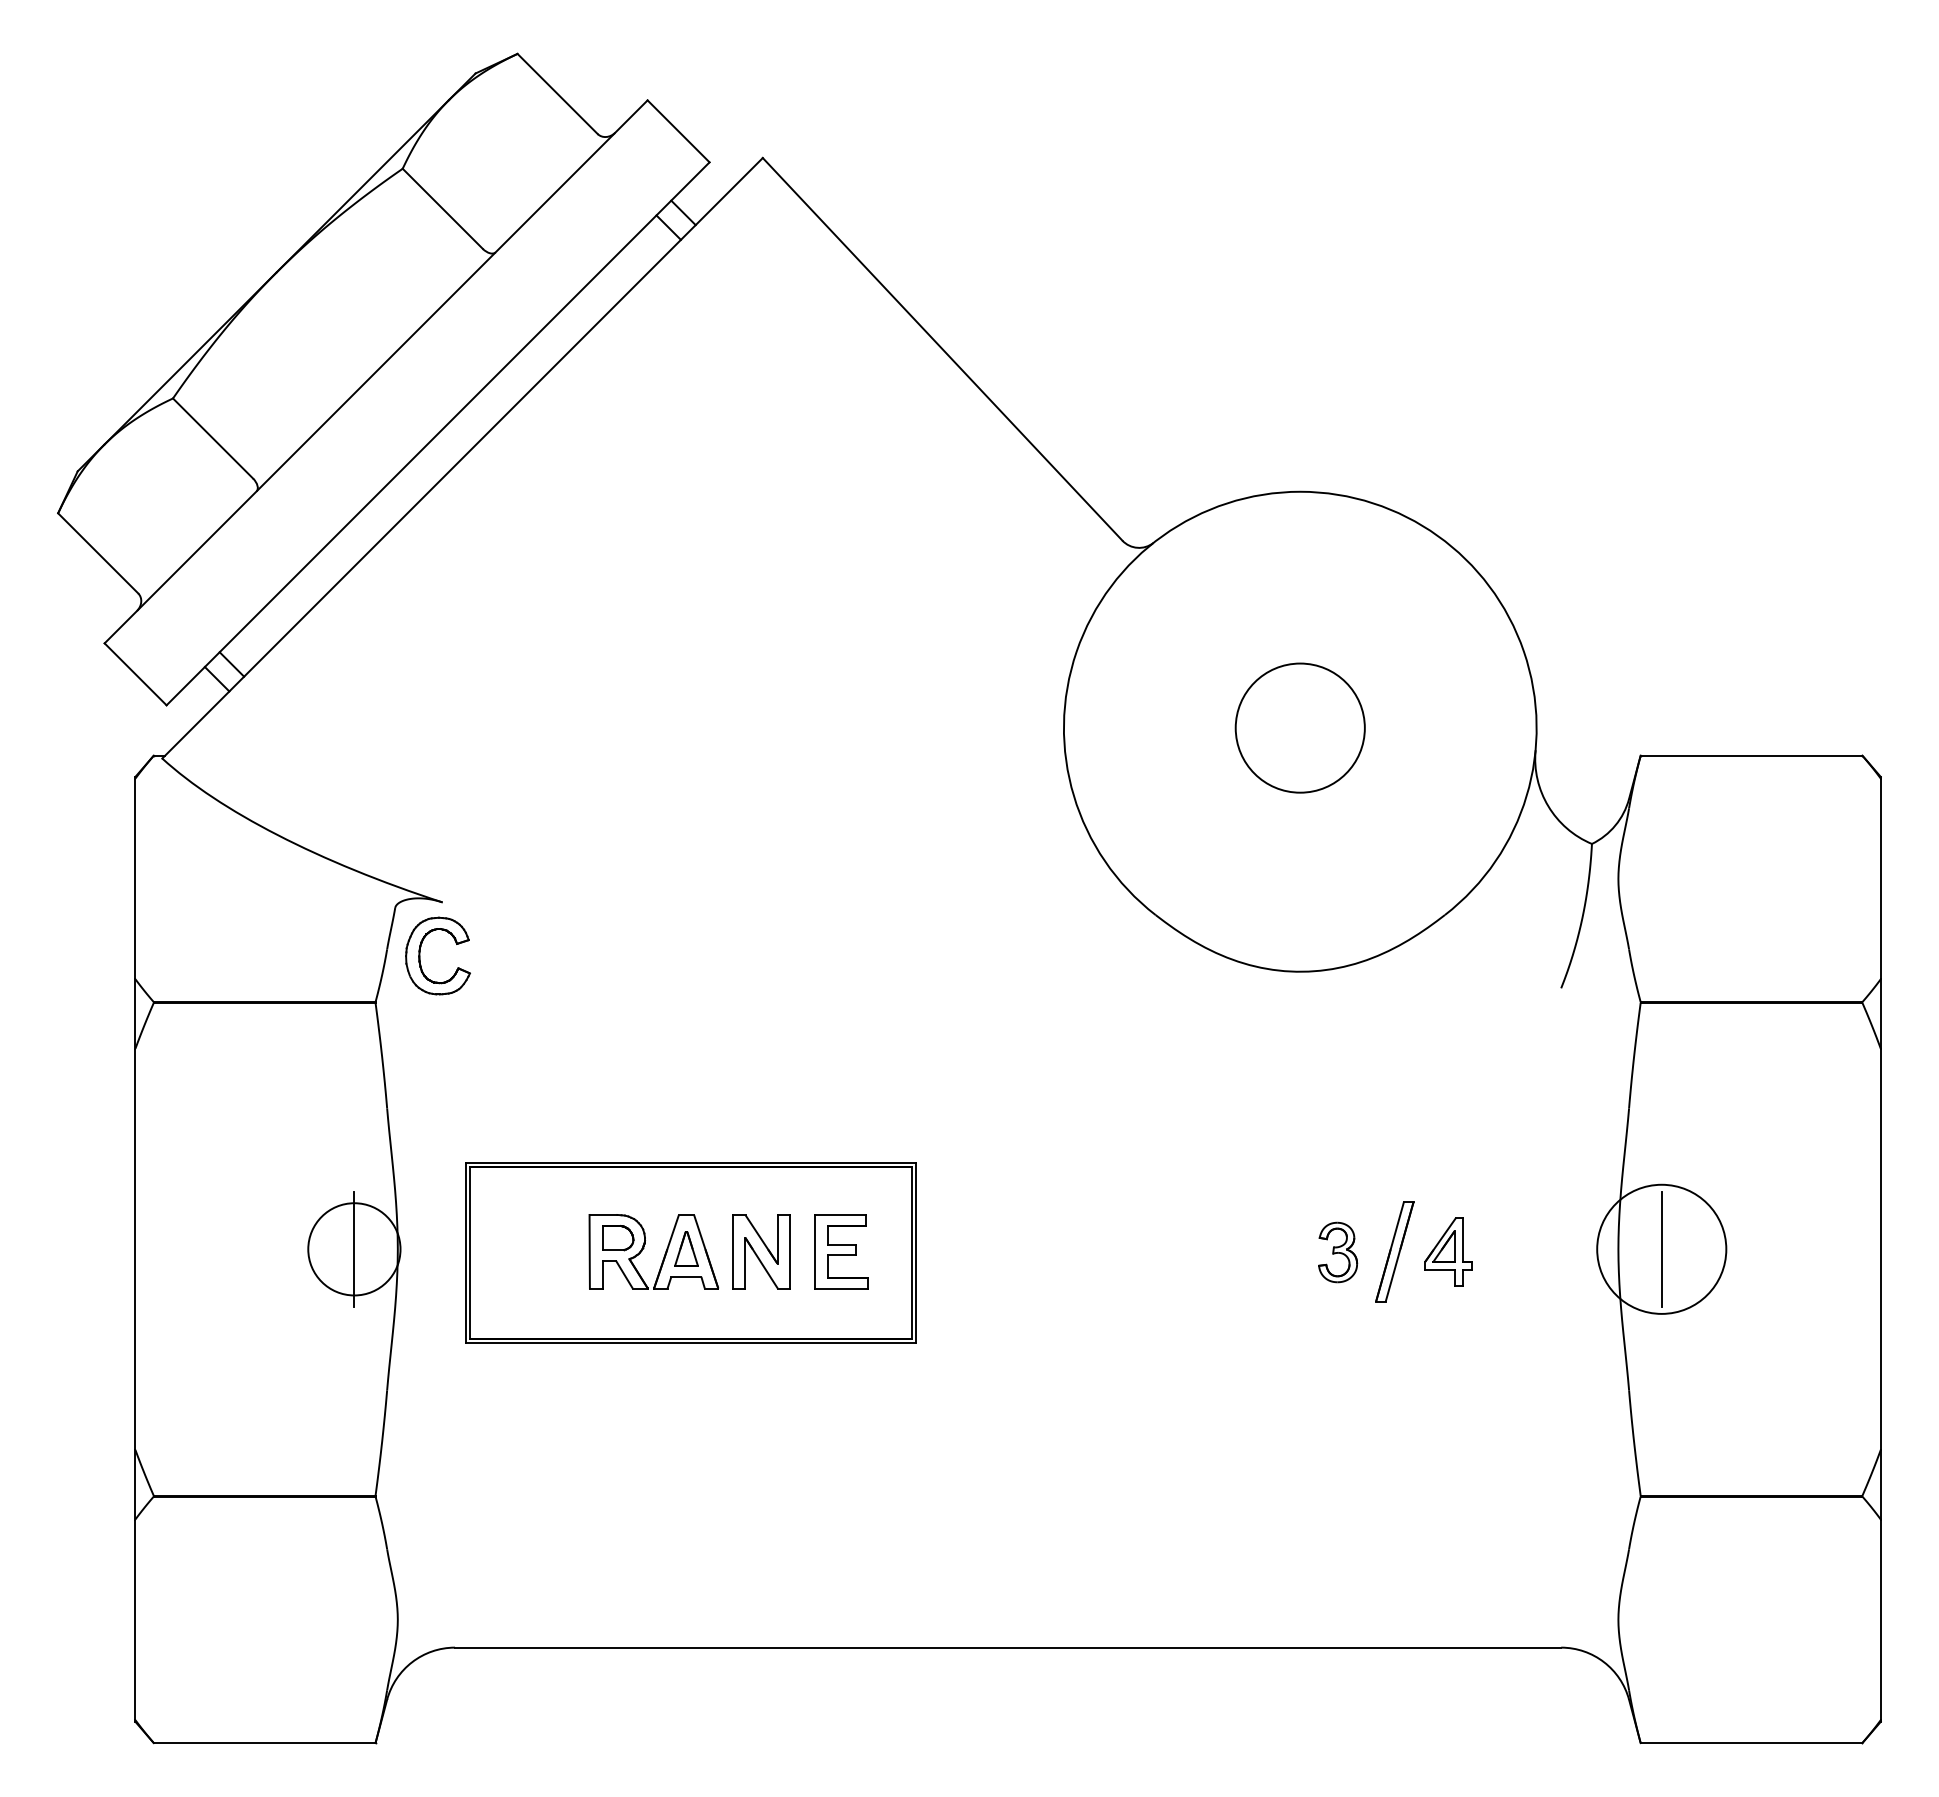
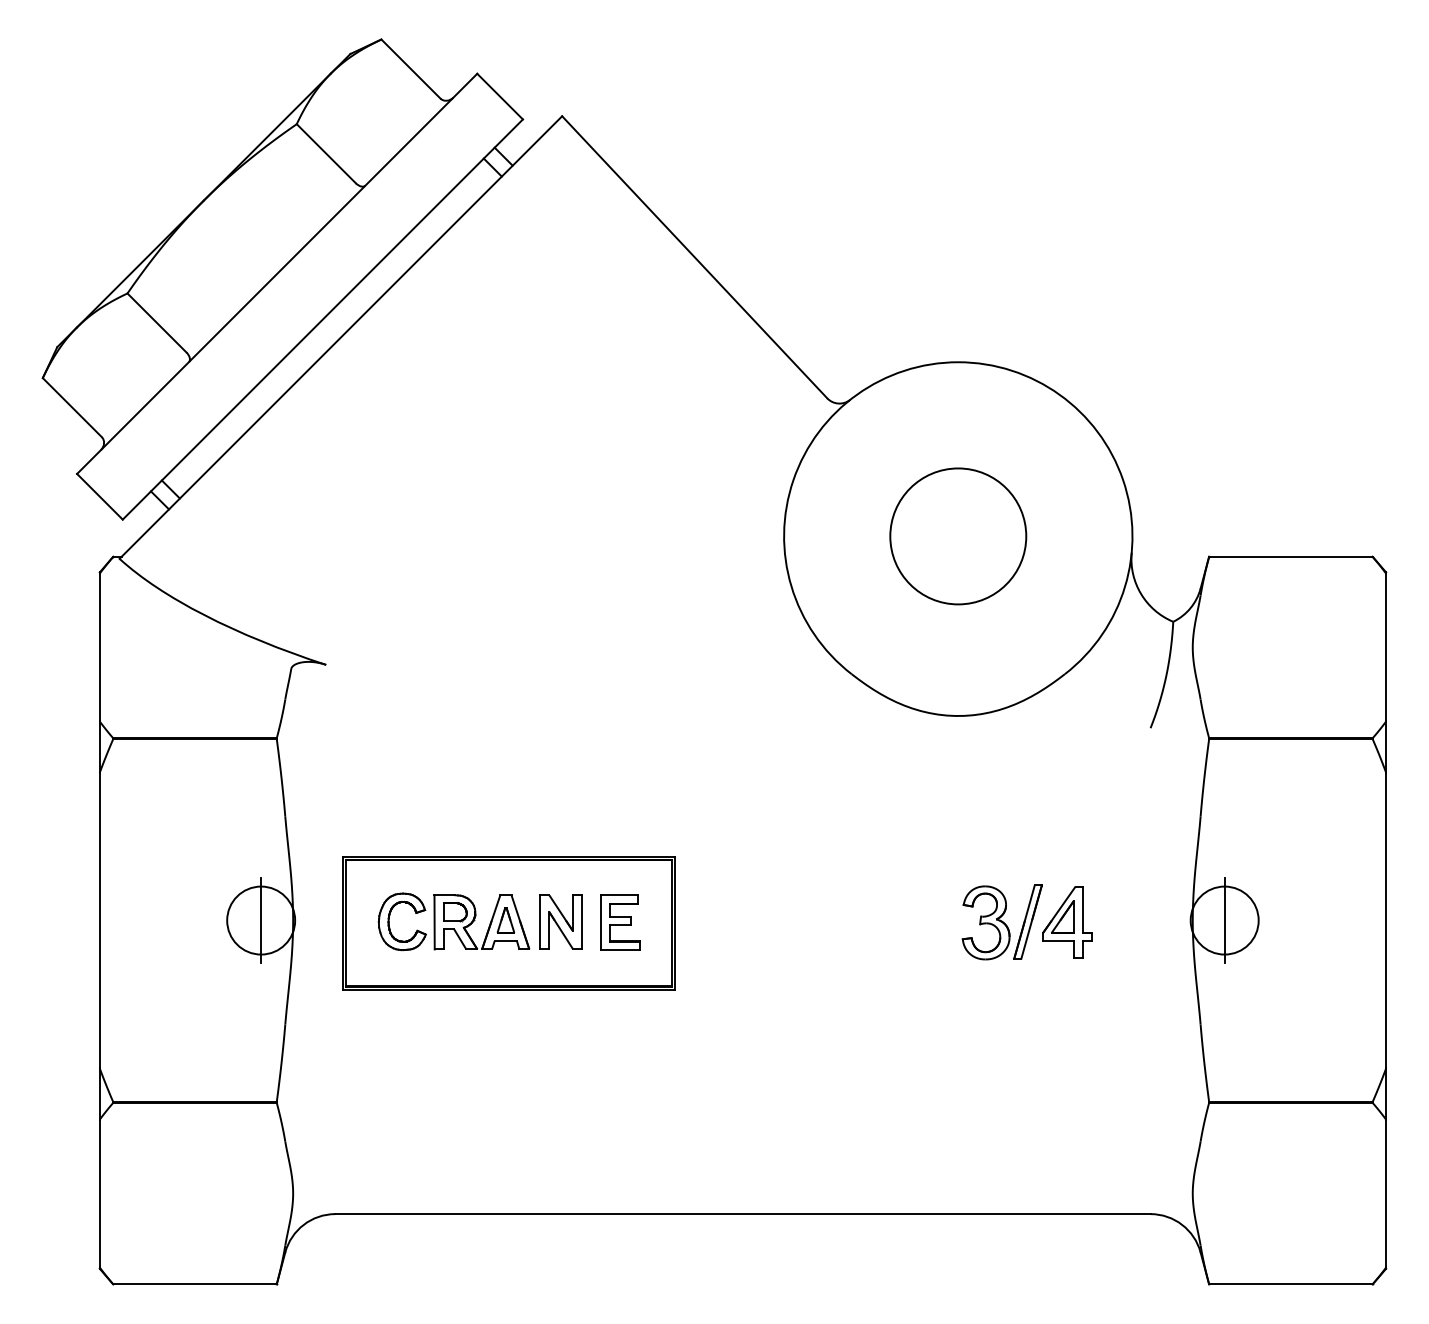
circle: (1300, 727) -> (958, 535), size x1.43
part: (420, 955) -> (389, 921), moved
circle: (1661, 1249) -> (1224, 920), size x0.71
part: (1448, 1251) -> (1067, 922), size x1.43
part: (1337, 1252) -> (985, 922), size x1.67

